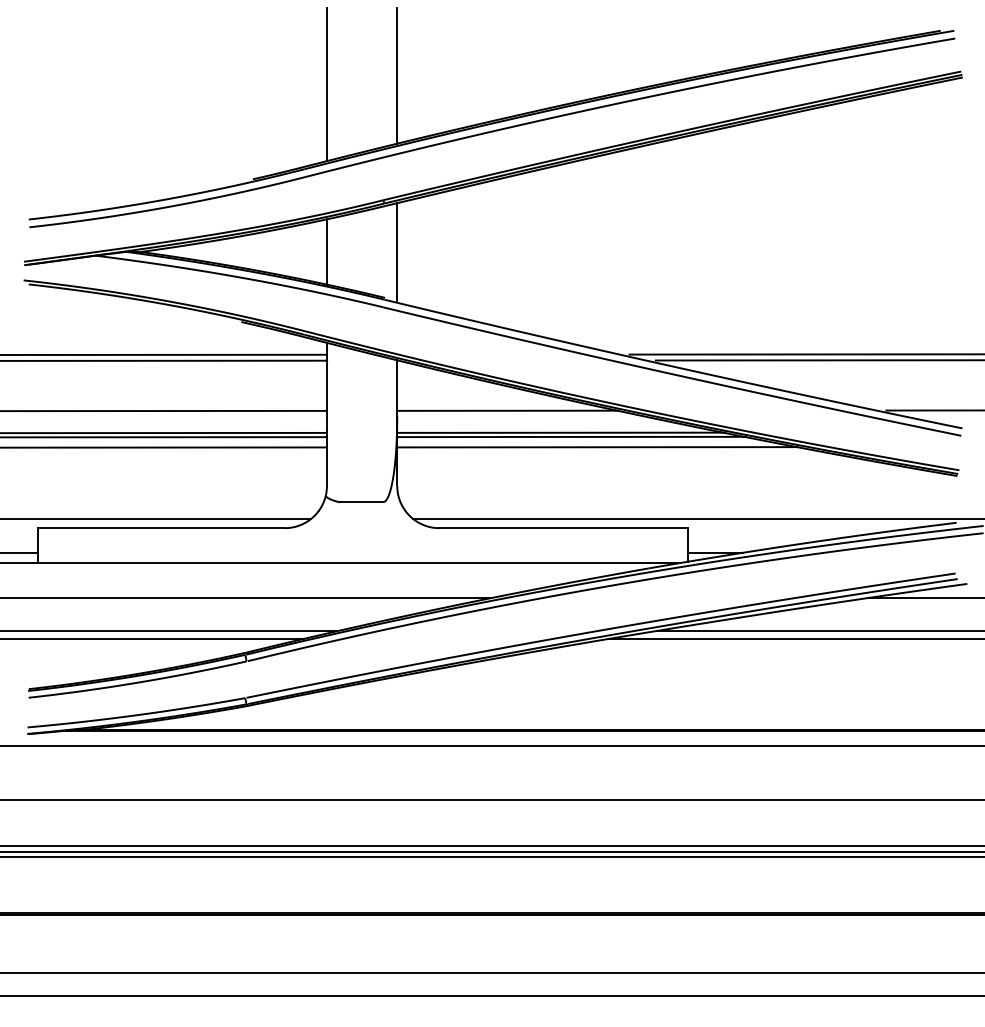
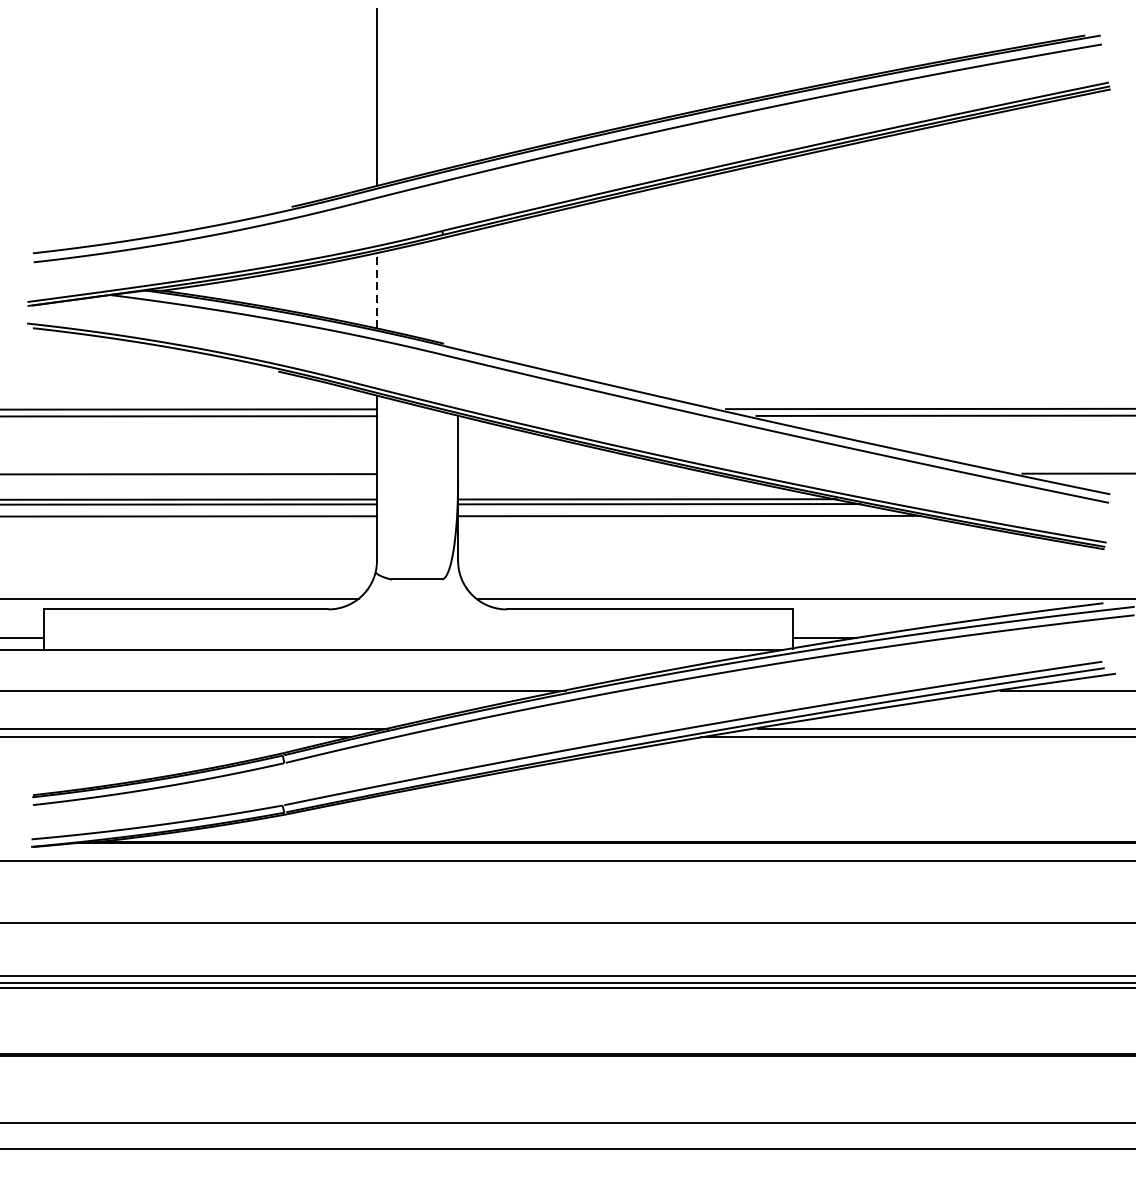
line: (397, 75) -> (458, 87), removed
line: (397, 251) -> (458, 290), removed
line: (326, 252) -> (376, 291), solid -> dashed
line: (507, 410) -> (585, 473), removed

